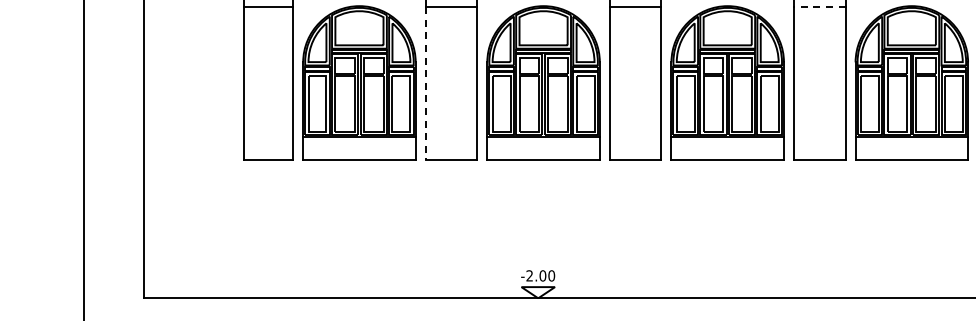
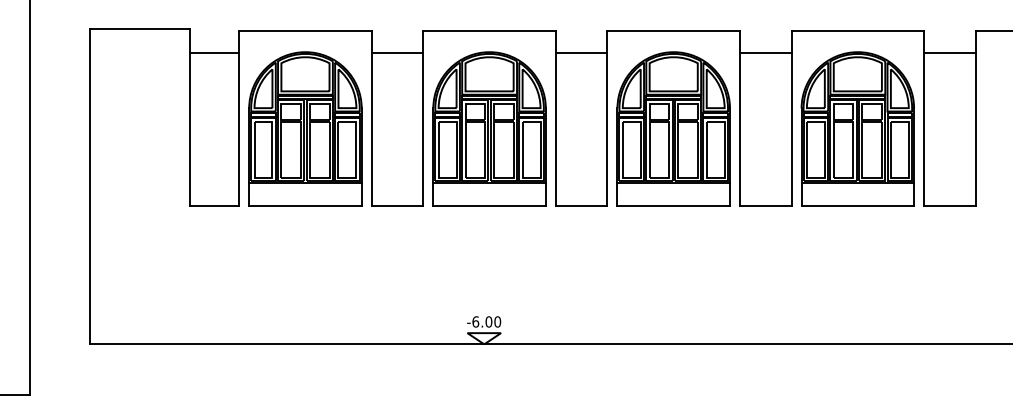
line: (819, 7) -> (765, 53), dashed -> solid
line: (425, 84) -> (371, 130), dashed -> solid
text: (529, 275) -> (475, 321), -2.00 -> -6.00

